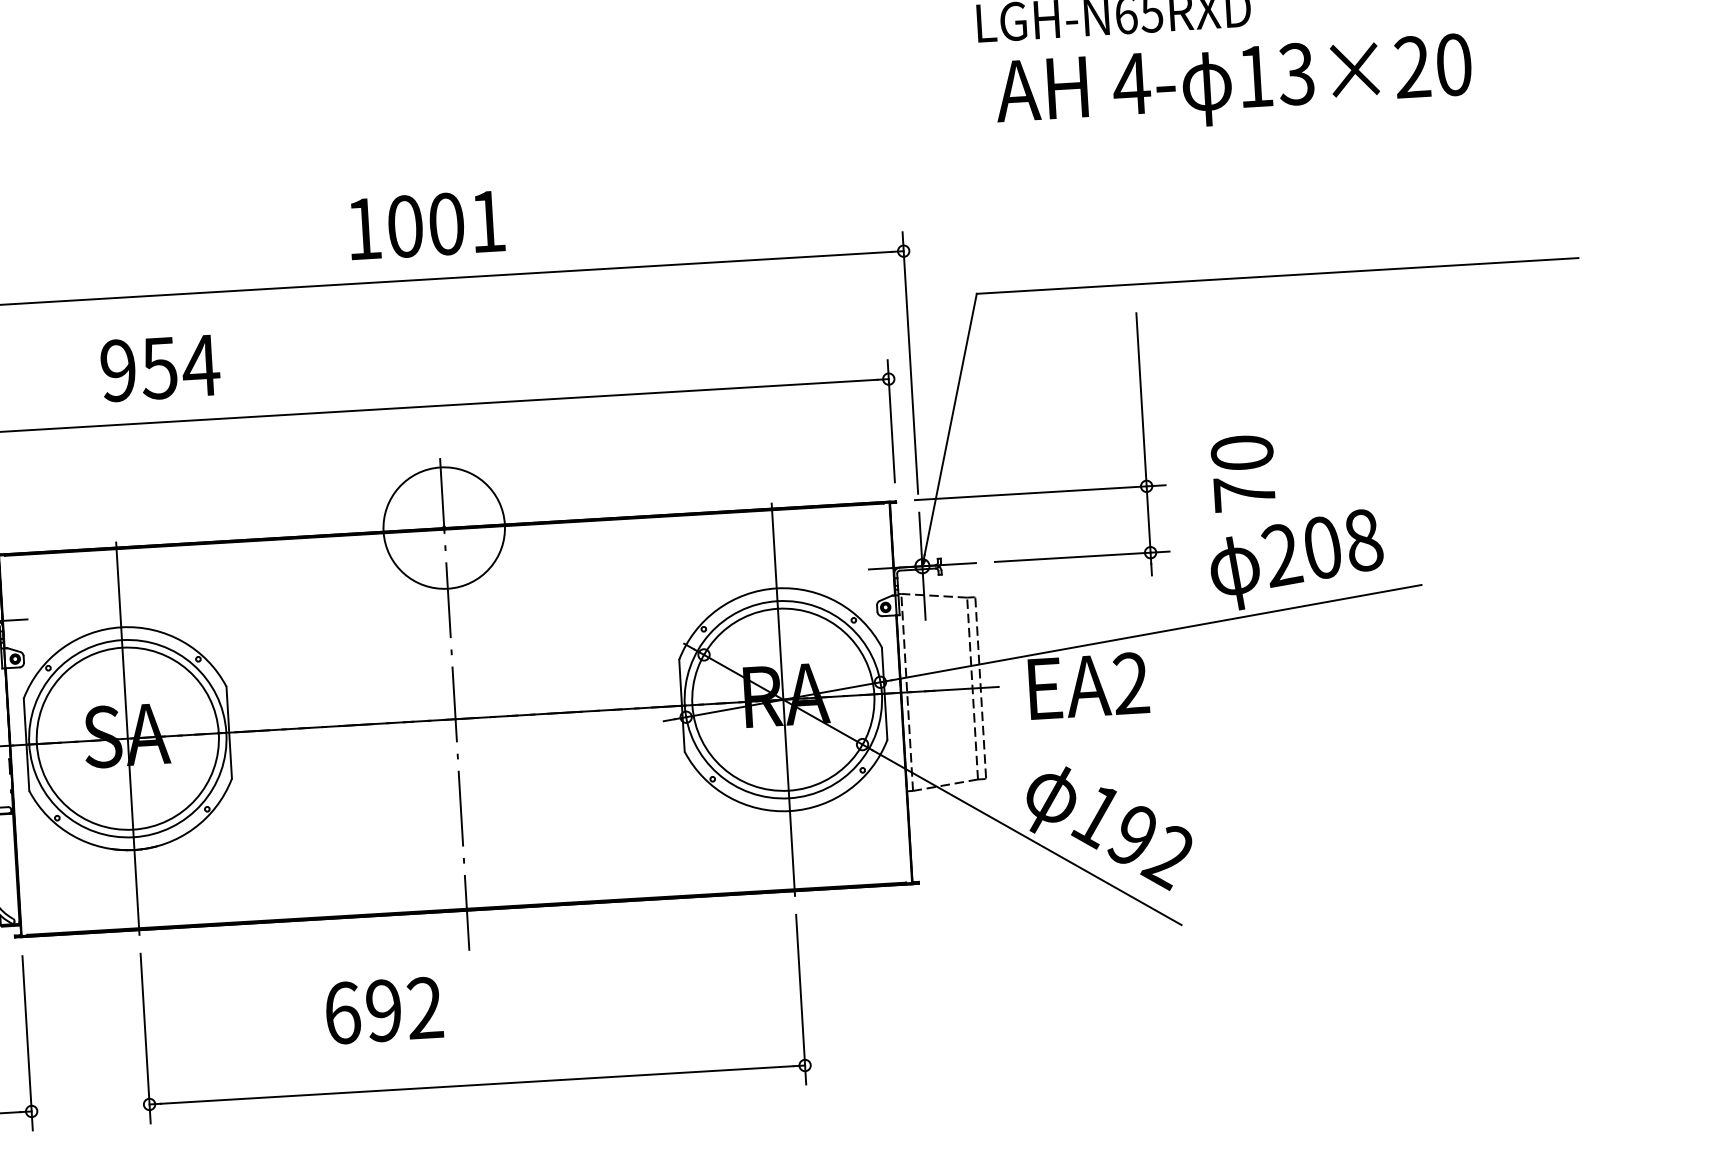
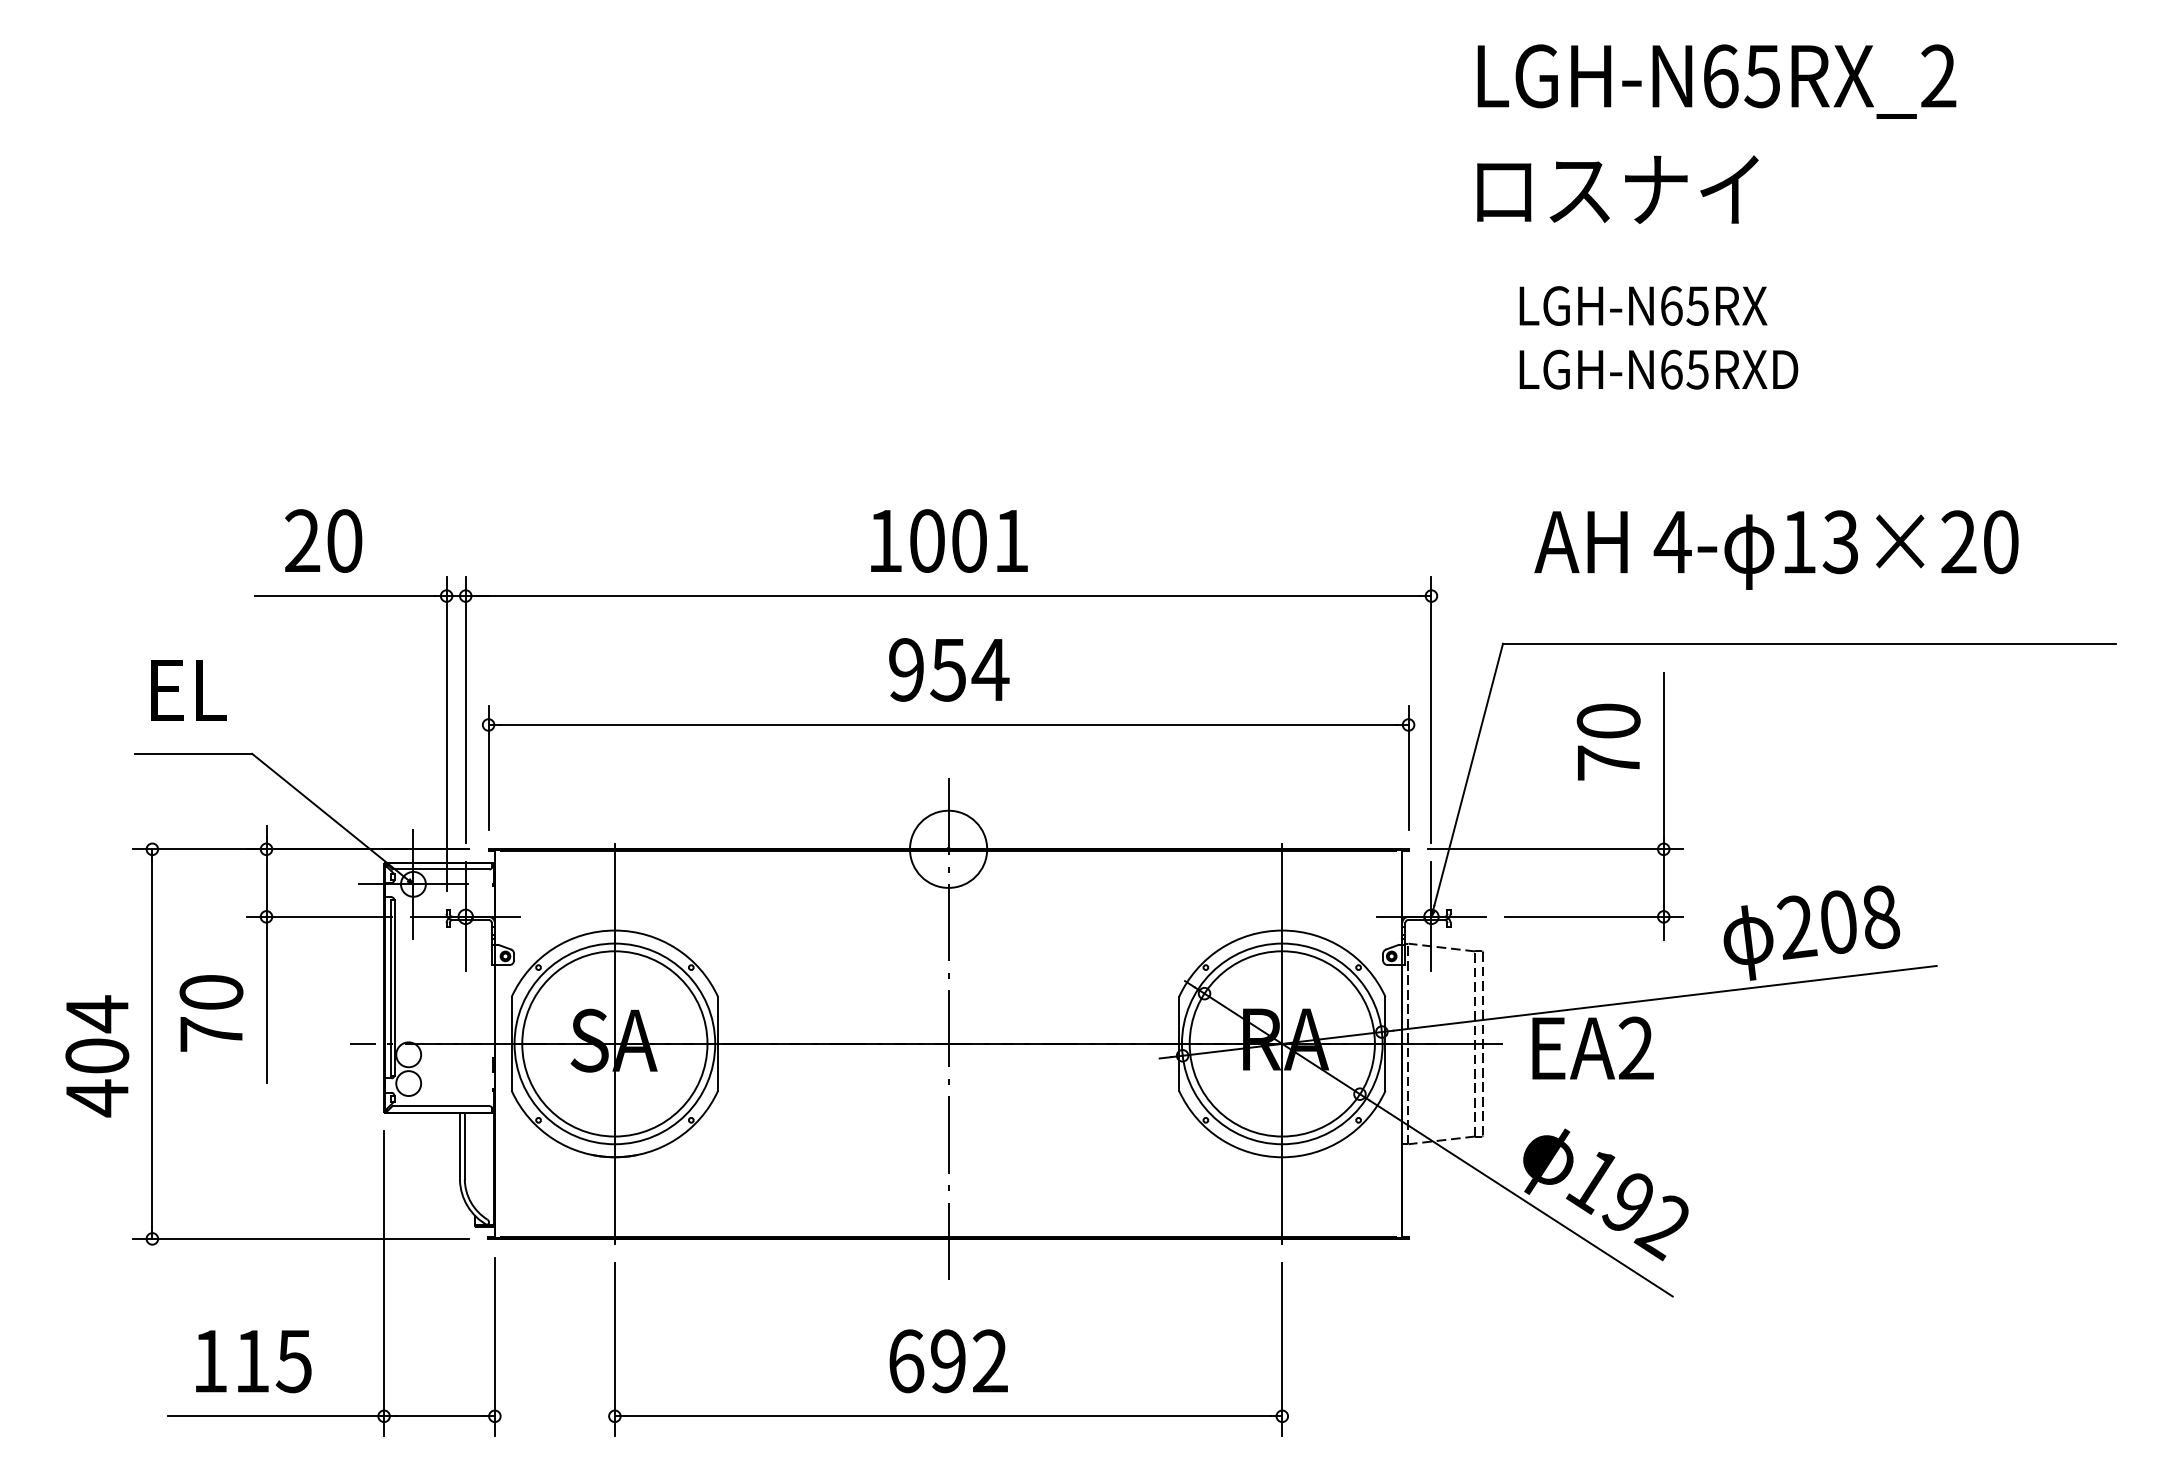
text: (1233, 85) -> (1776, 549), moved
text: (160, 367) -> (949, 669), moved
text: (1243, 472) -> (1608, 741), moved
circle: (444, 527) -> (948, 848), size x0.62
text: (384, 1010) -> (948, 1361), moved

